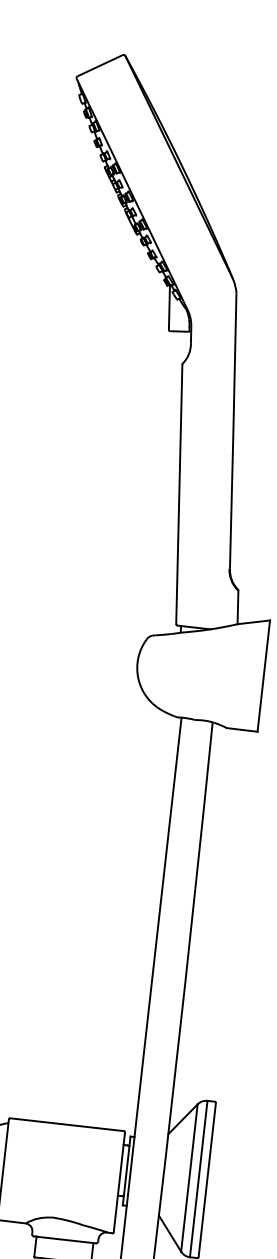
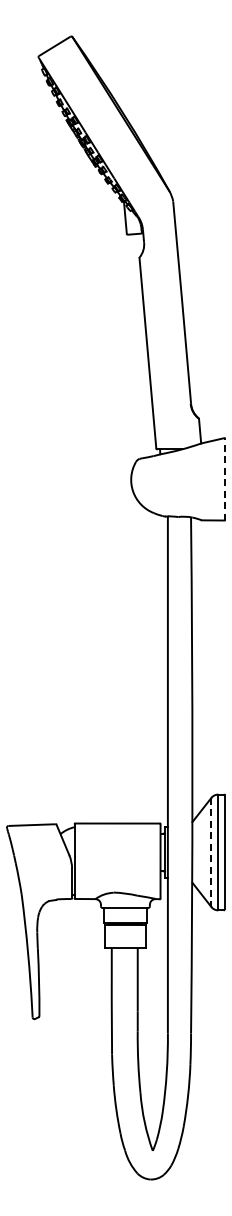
line: (263, 675) -> (224, 478), solid -> dashed
line: (189, 1178) -> (211, 852), solid -> dashed

